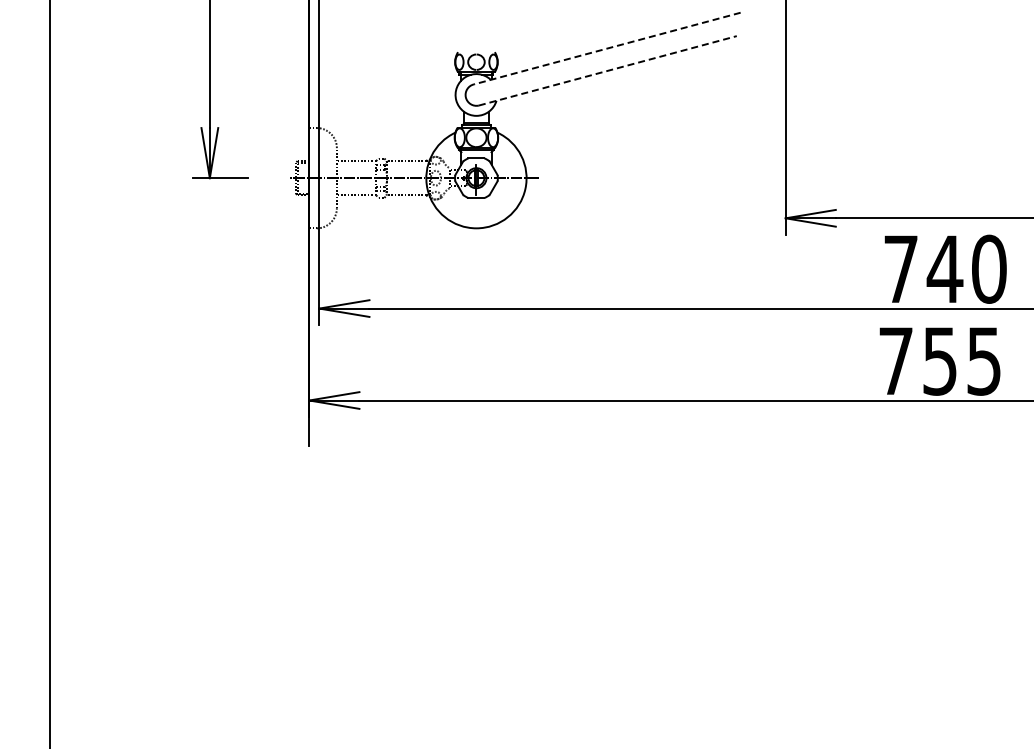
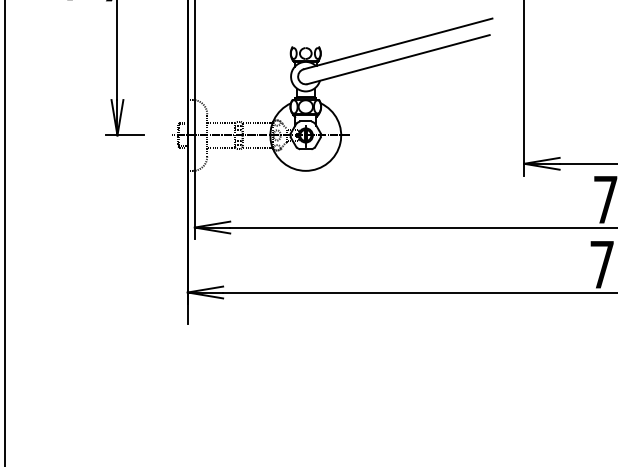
line: (606, 48) -> (397, 43), dashed -> solid
line: (607, 70) -> (398, 59), dashed -> solid

